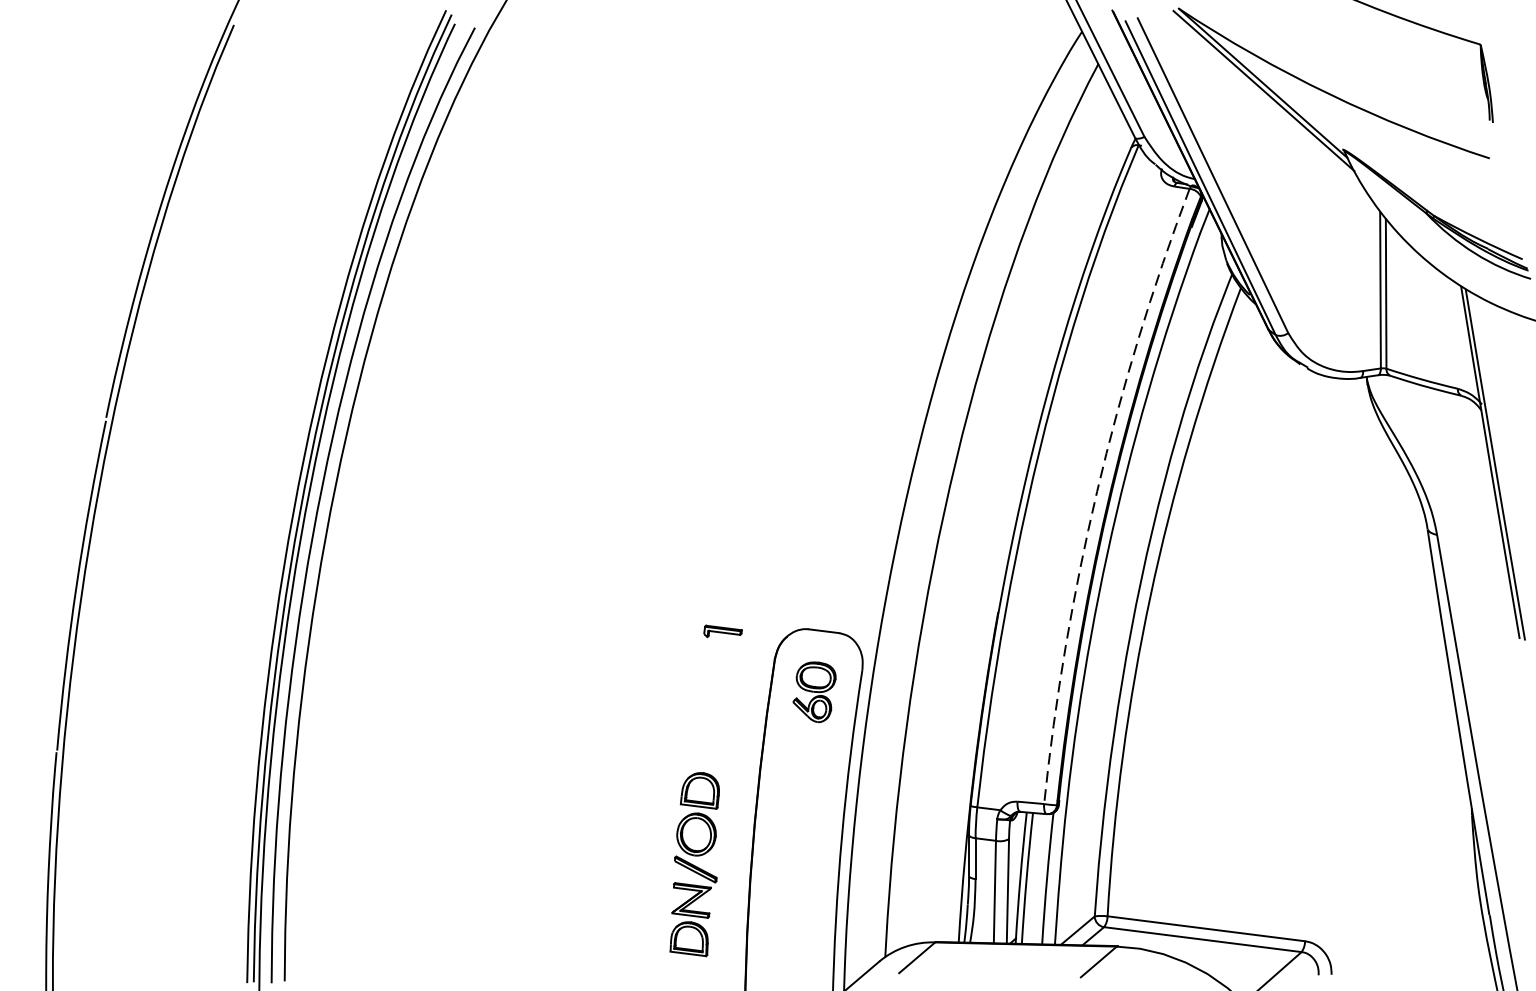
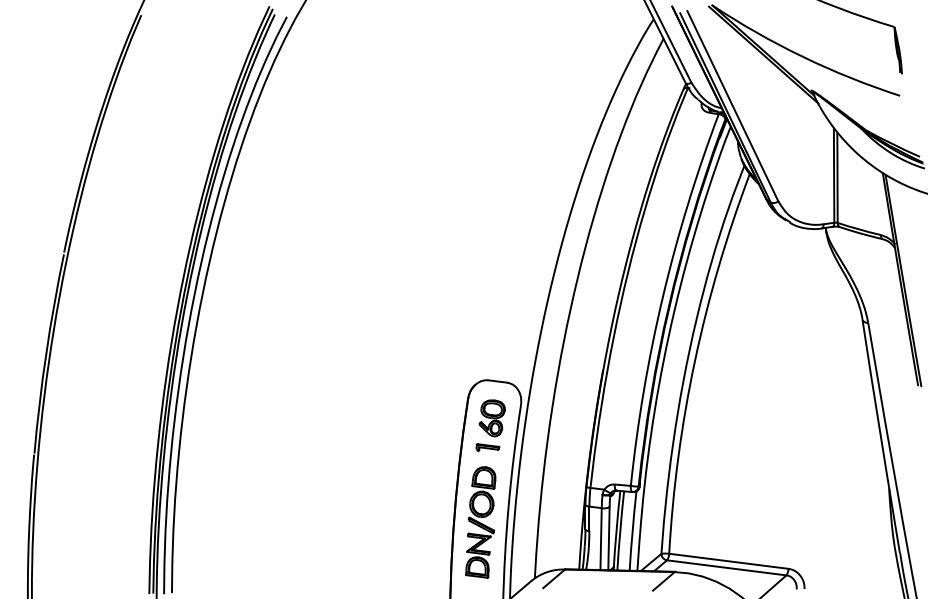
arc: (1096, 492) -> (662, 297), dashed -> solid
part: (722, 631) -> (487, 447), moved
part: (694, 864) -> (480, 522), moved

